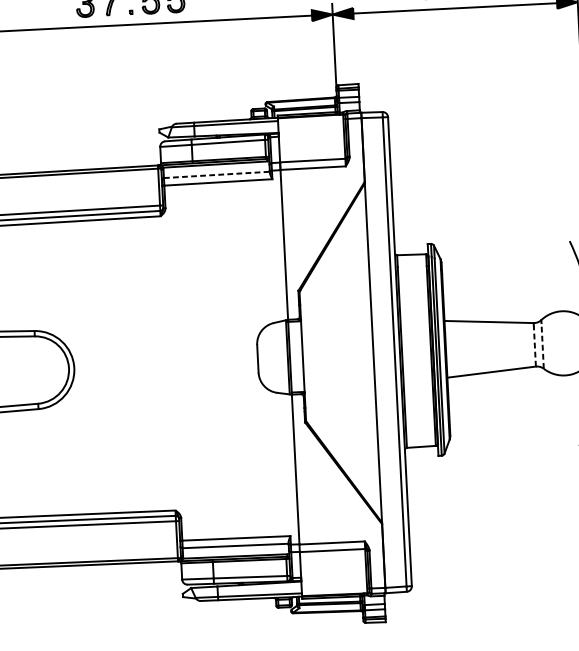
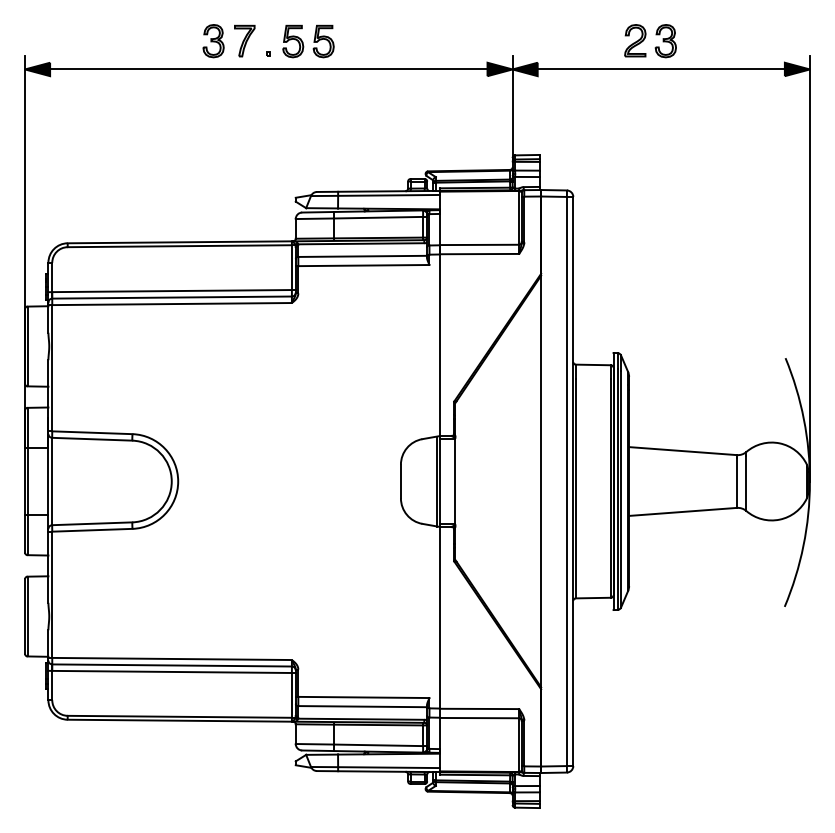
line: (217, 174) -> (363, 256), dashed -> solid
line: (534, 346) -> (736, 483), dashed -> solid
line: (542, 346) -> (746, 483), dashed -> solid

